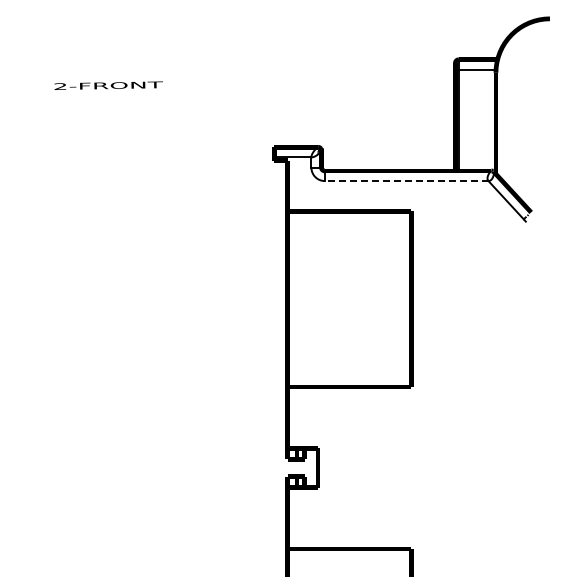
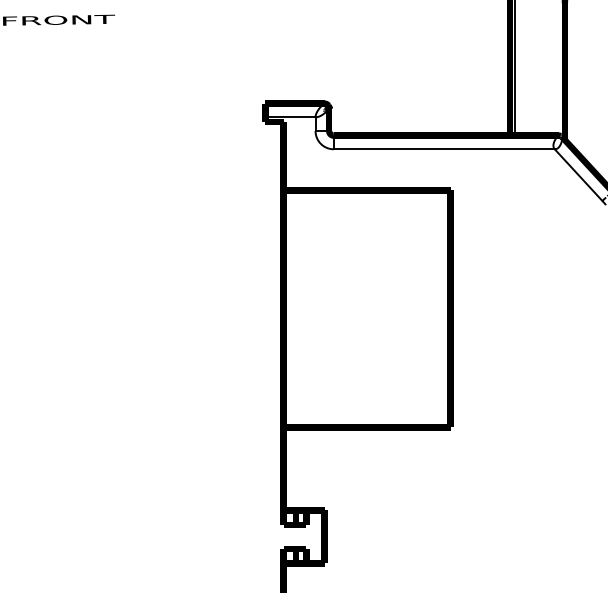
line: (406, 181) -> (444, 149), dashed -> solid

